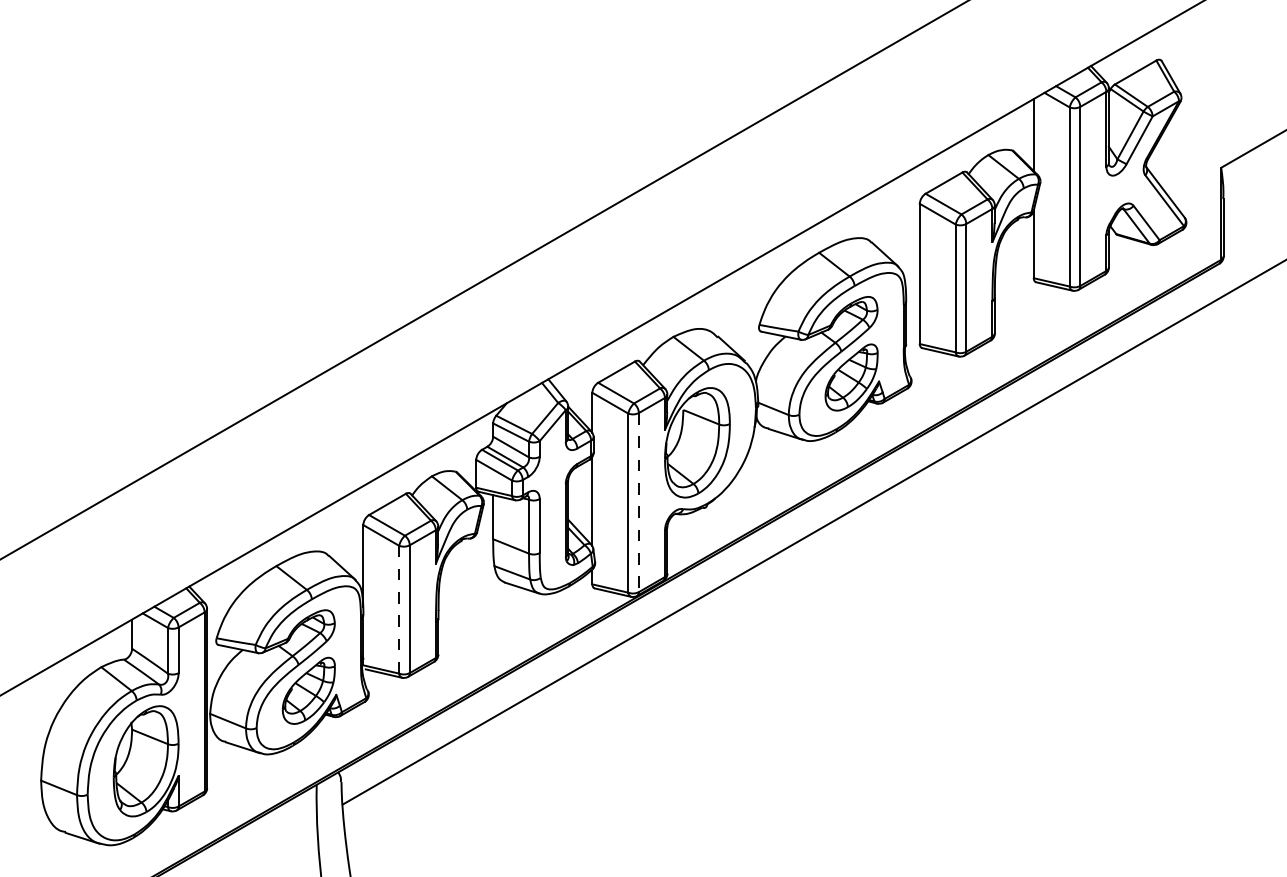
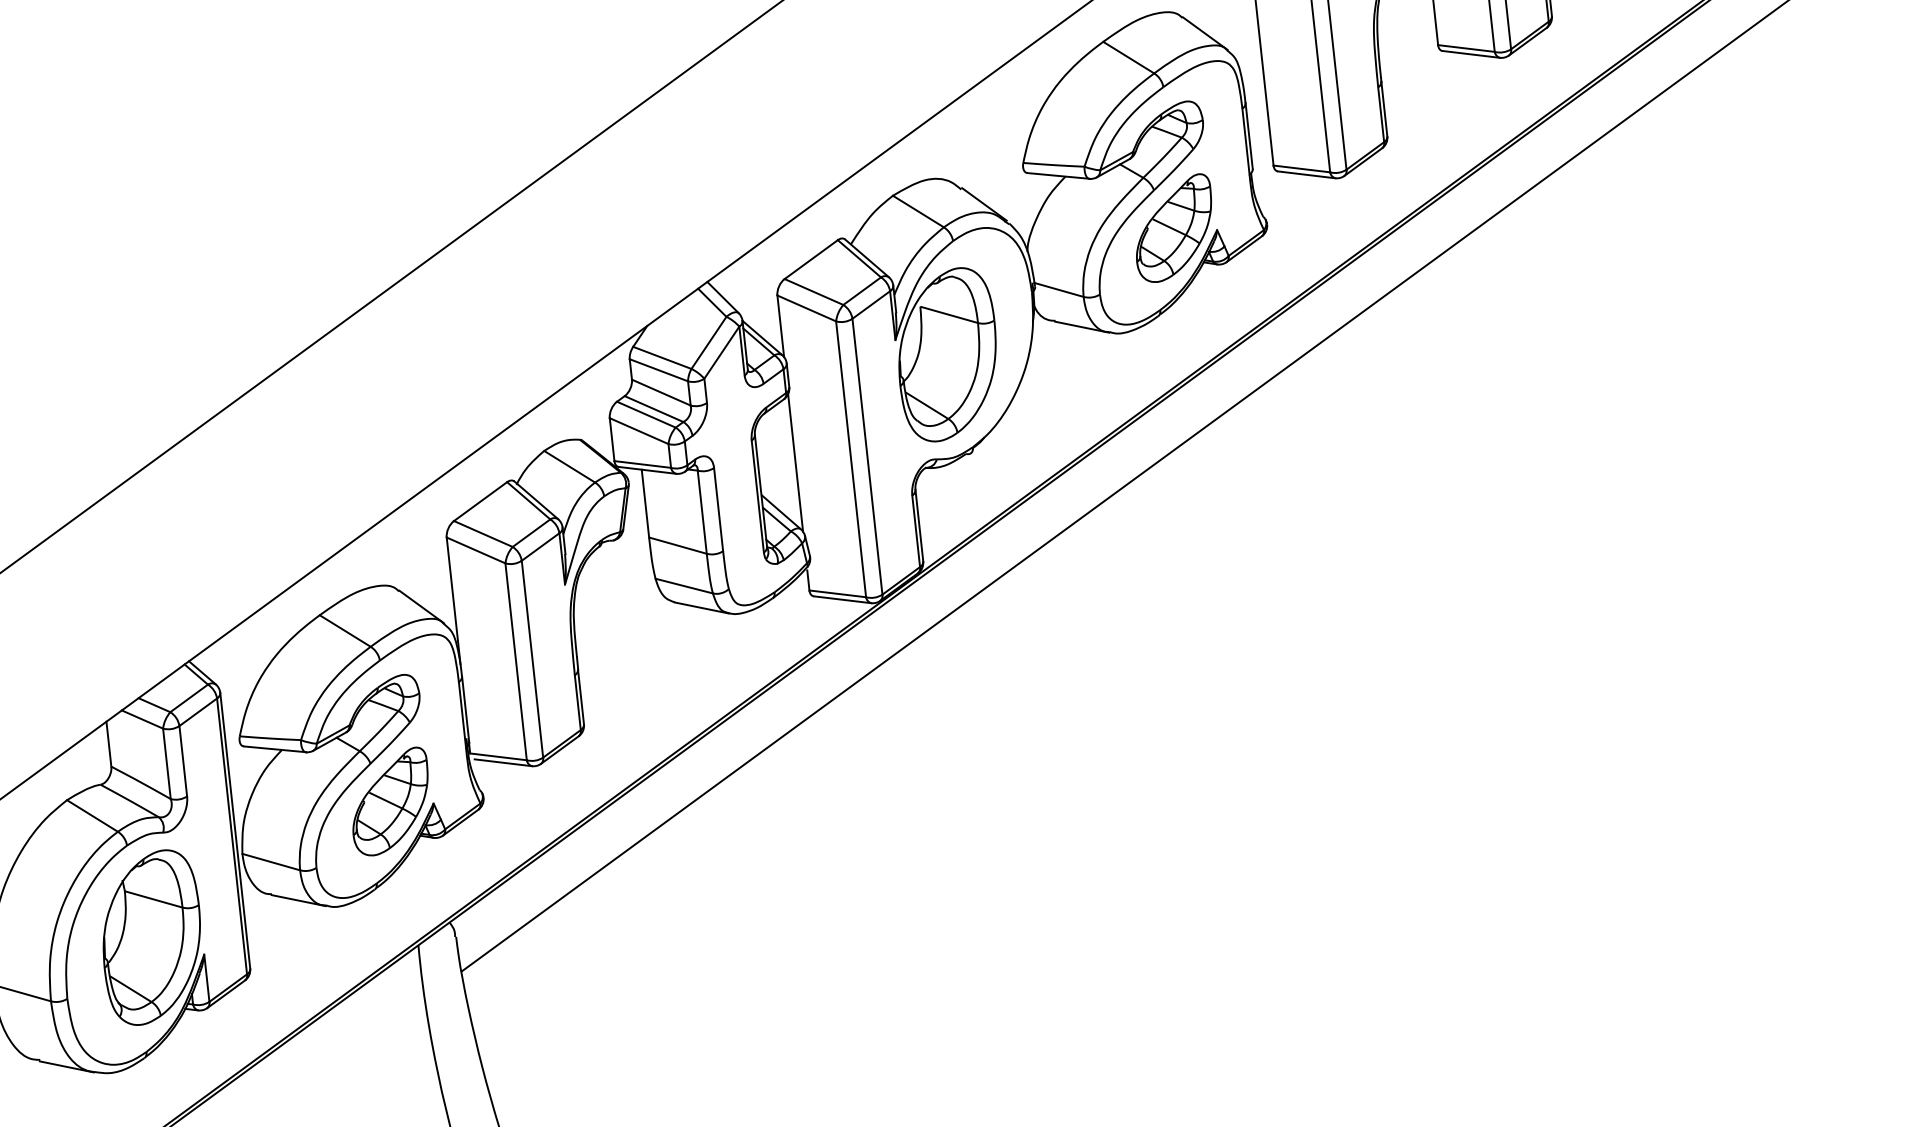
line: (638, 502) -> (866, 456), dashed -> solid
line: (399, 609) -> (516, 661), dashed -> solid

